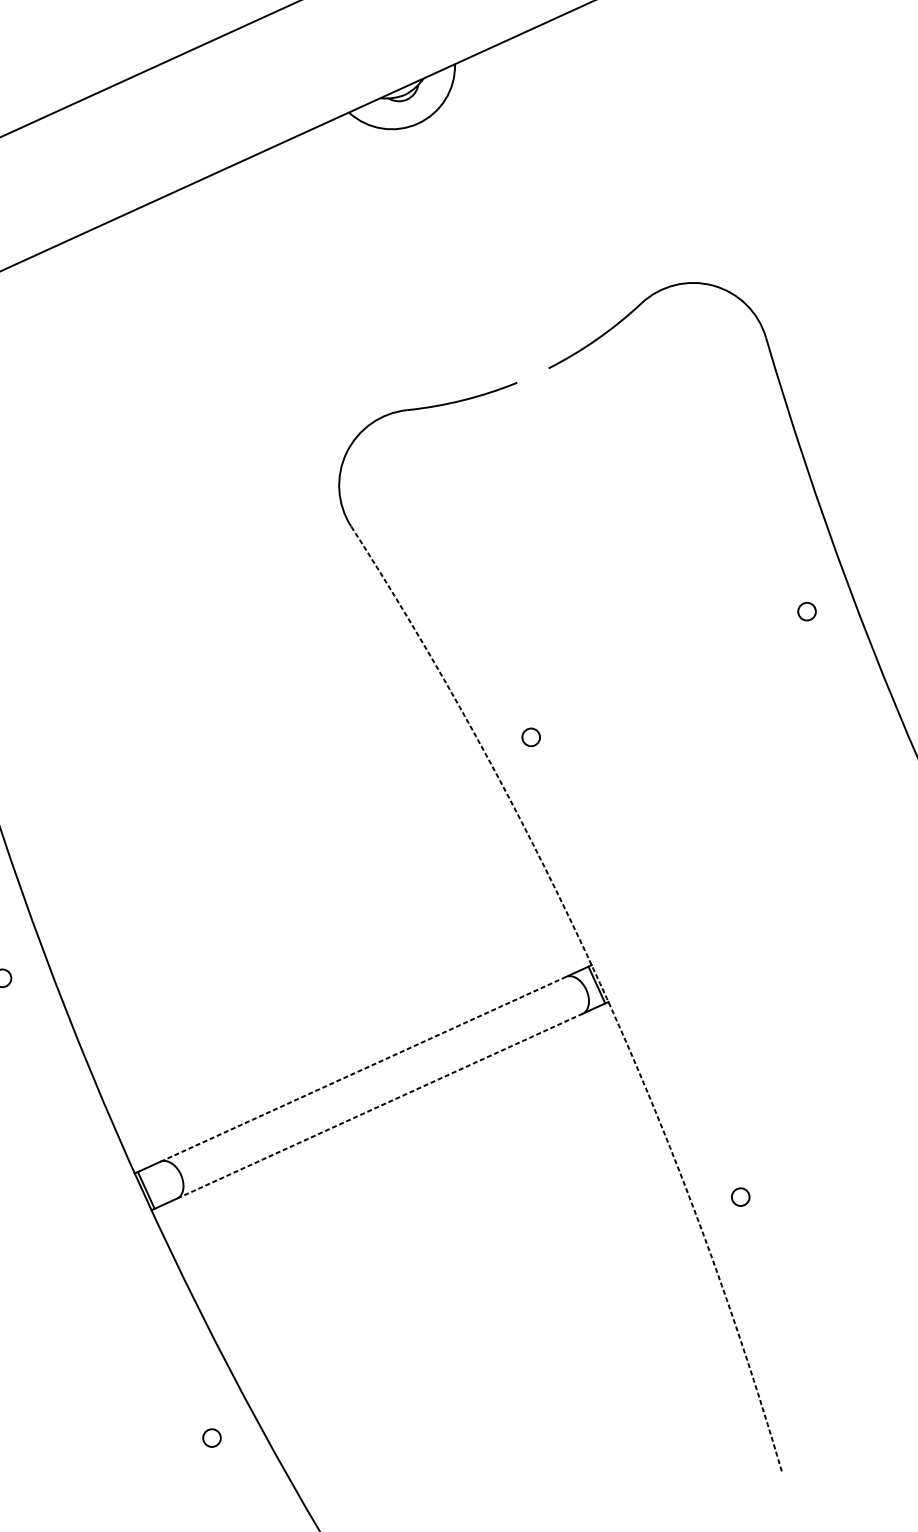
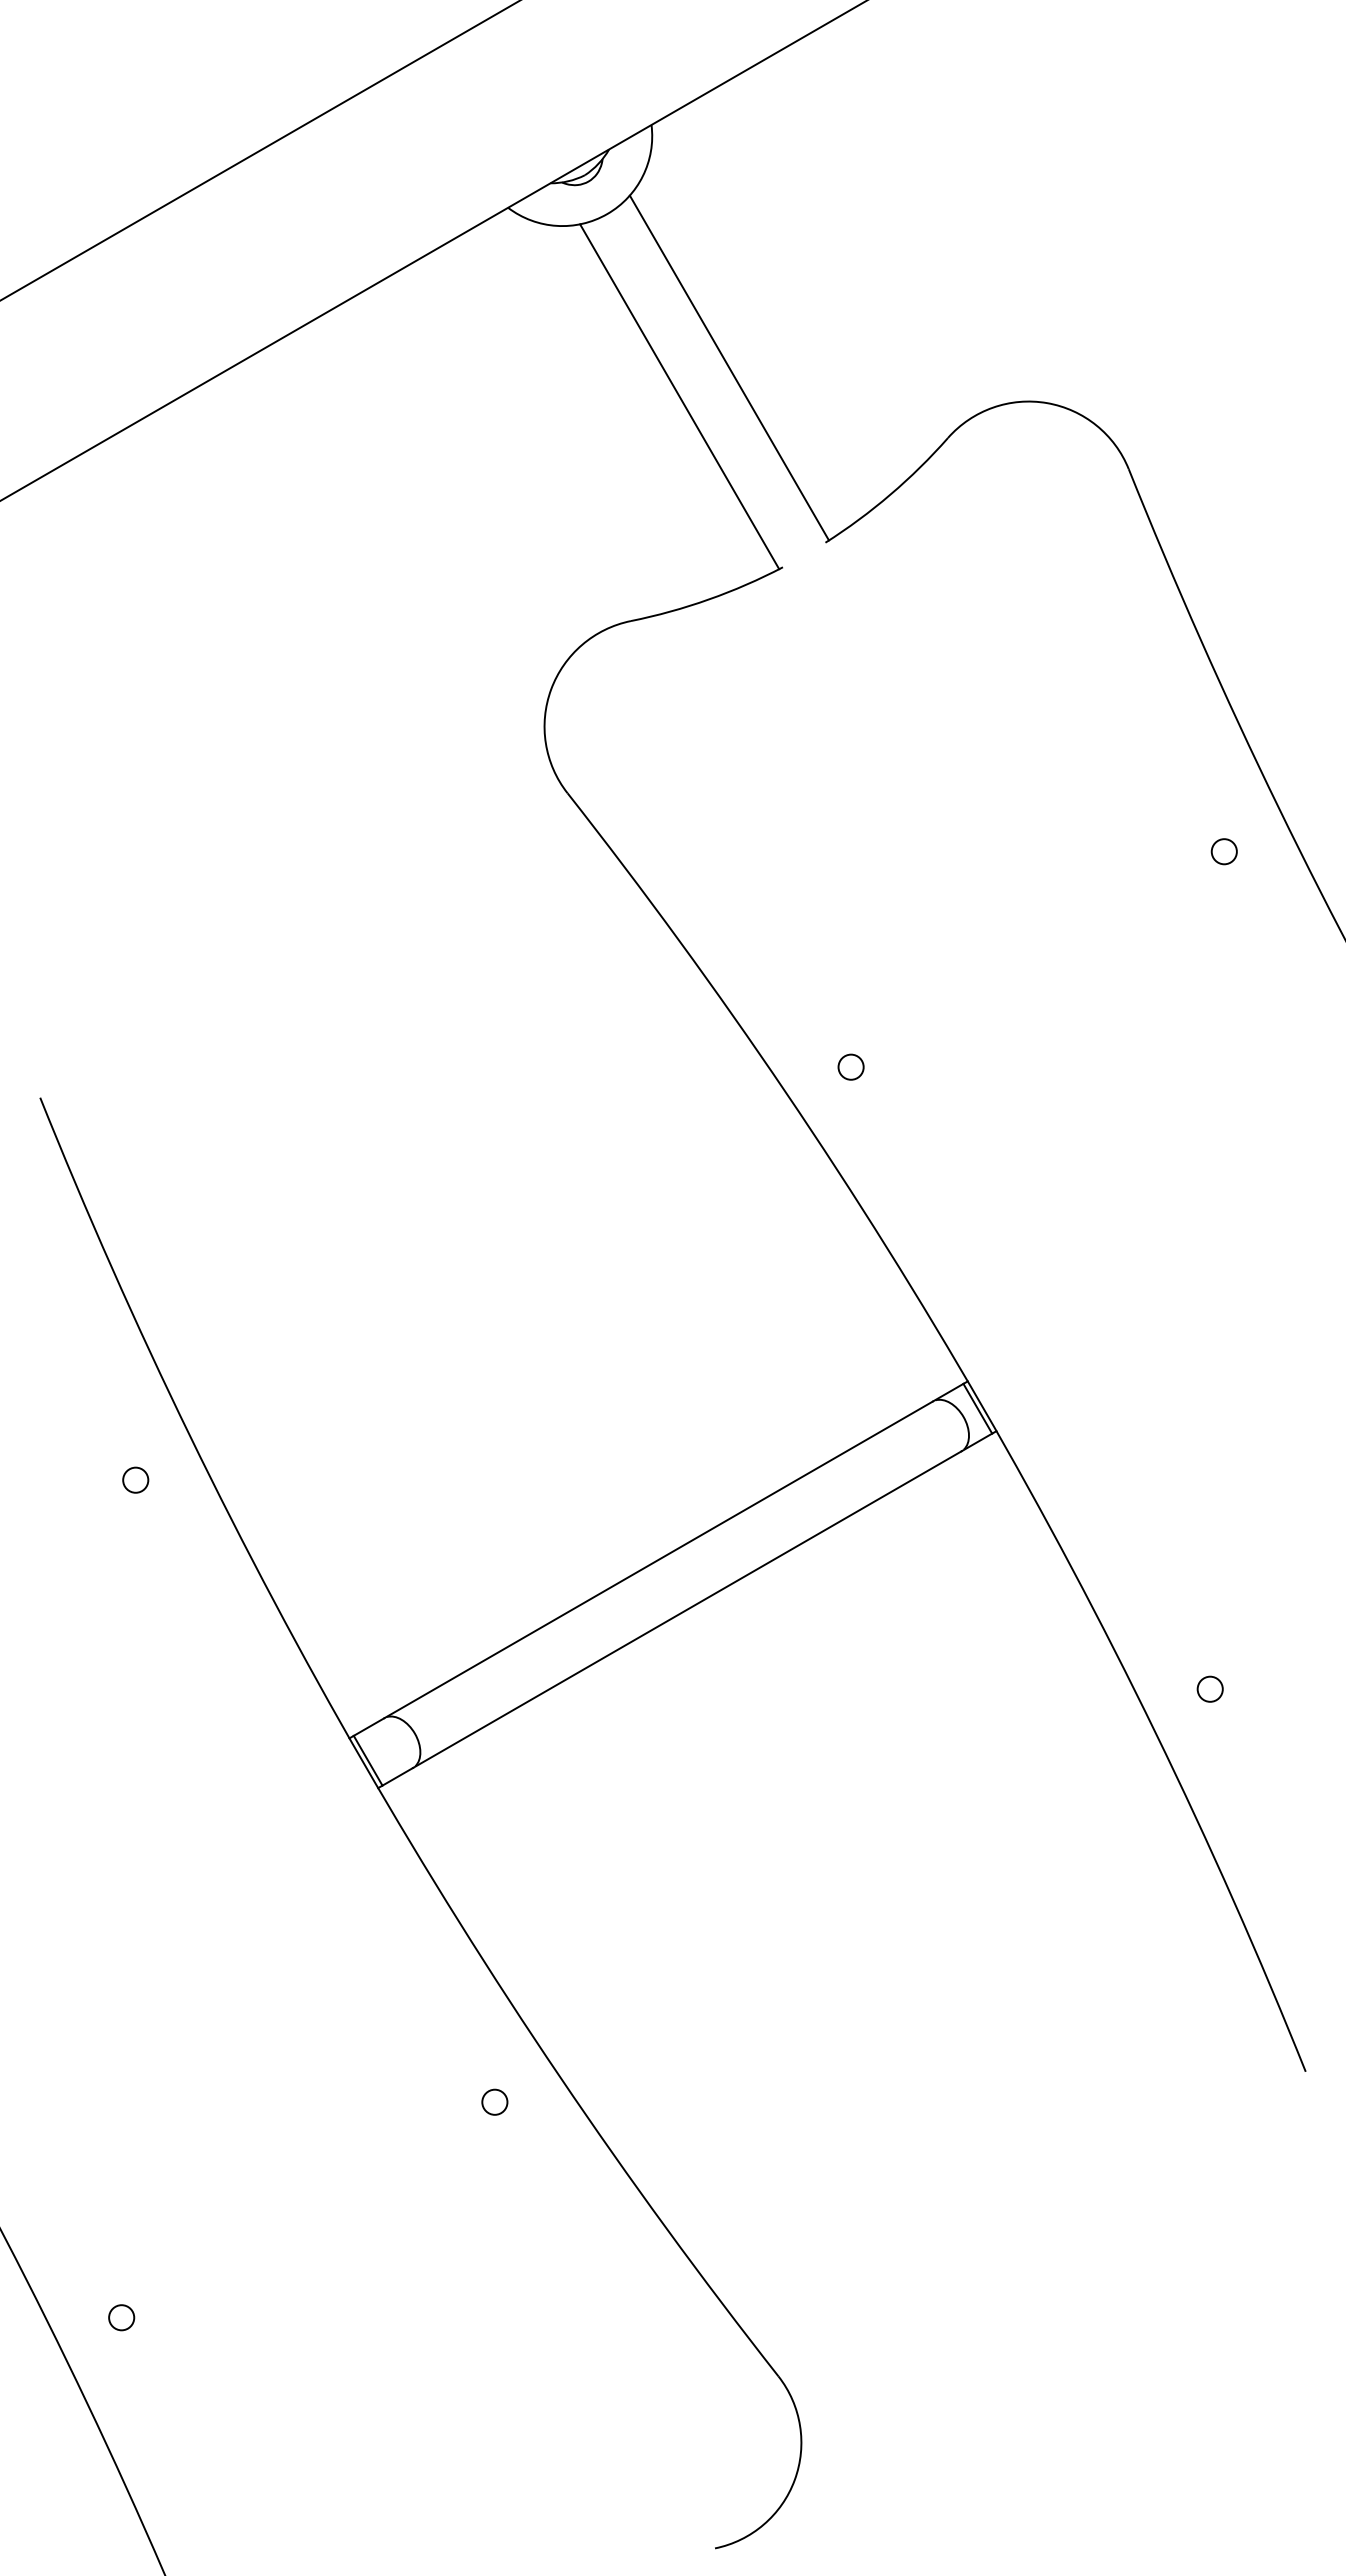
line: (492, 239) -> (728, 367), added
line: (456, 256) -> (679, 396), added
arc: (600, 983) -> (982, 1406), dashed -> solid
line: (363, 1069) -> (658, 1559), dashed -> solid
line: (380, 1106) -> (687, 1609), dashed -> solid

